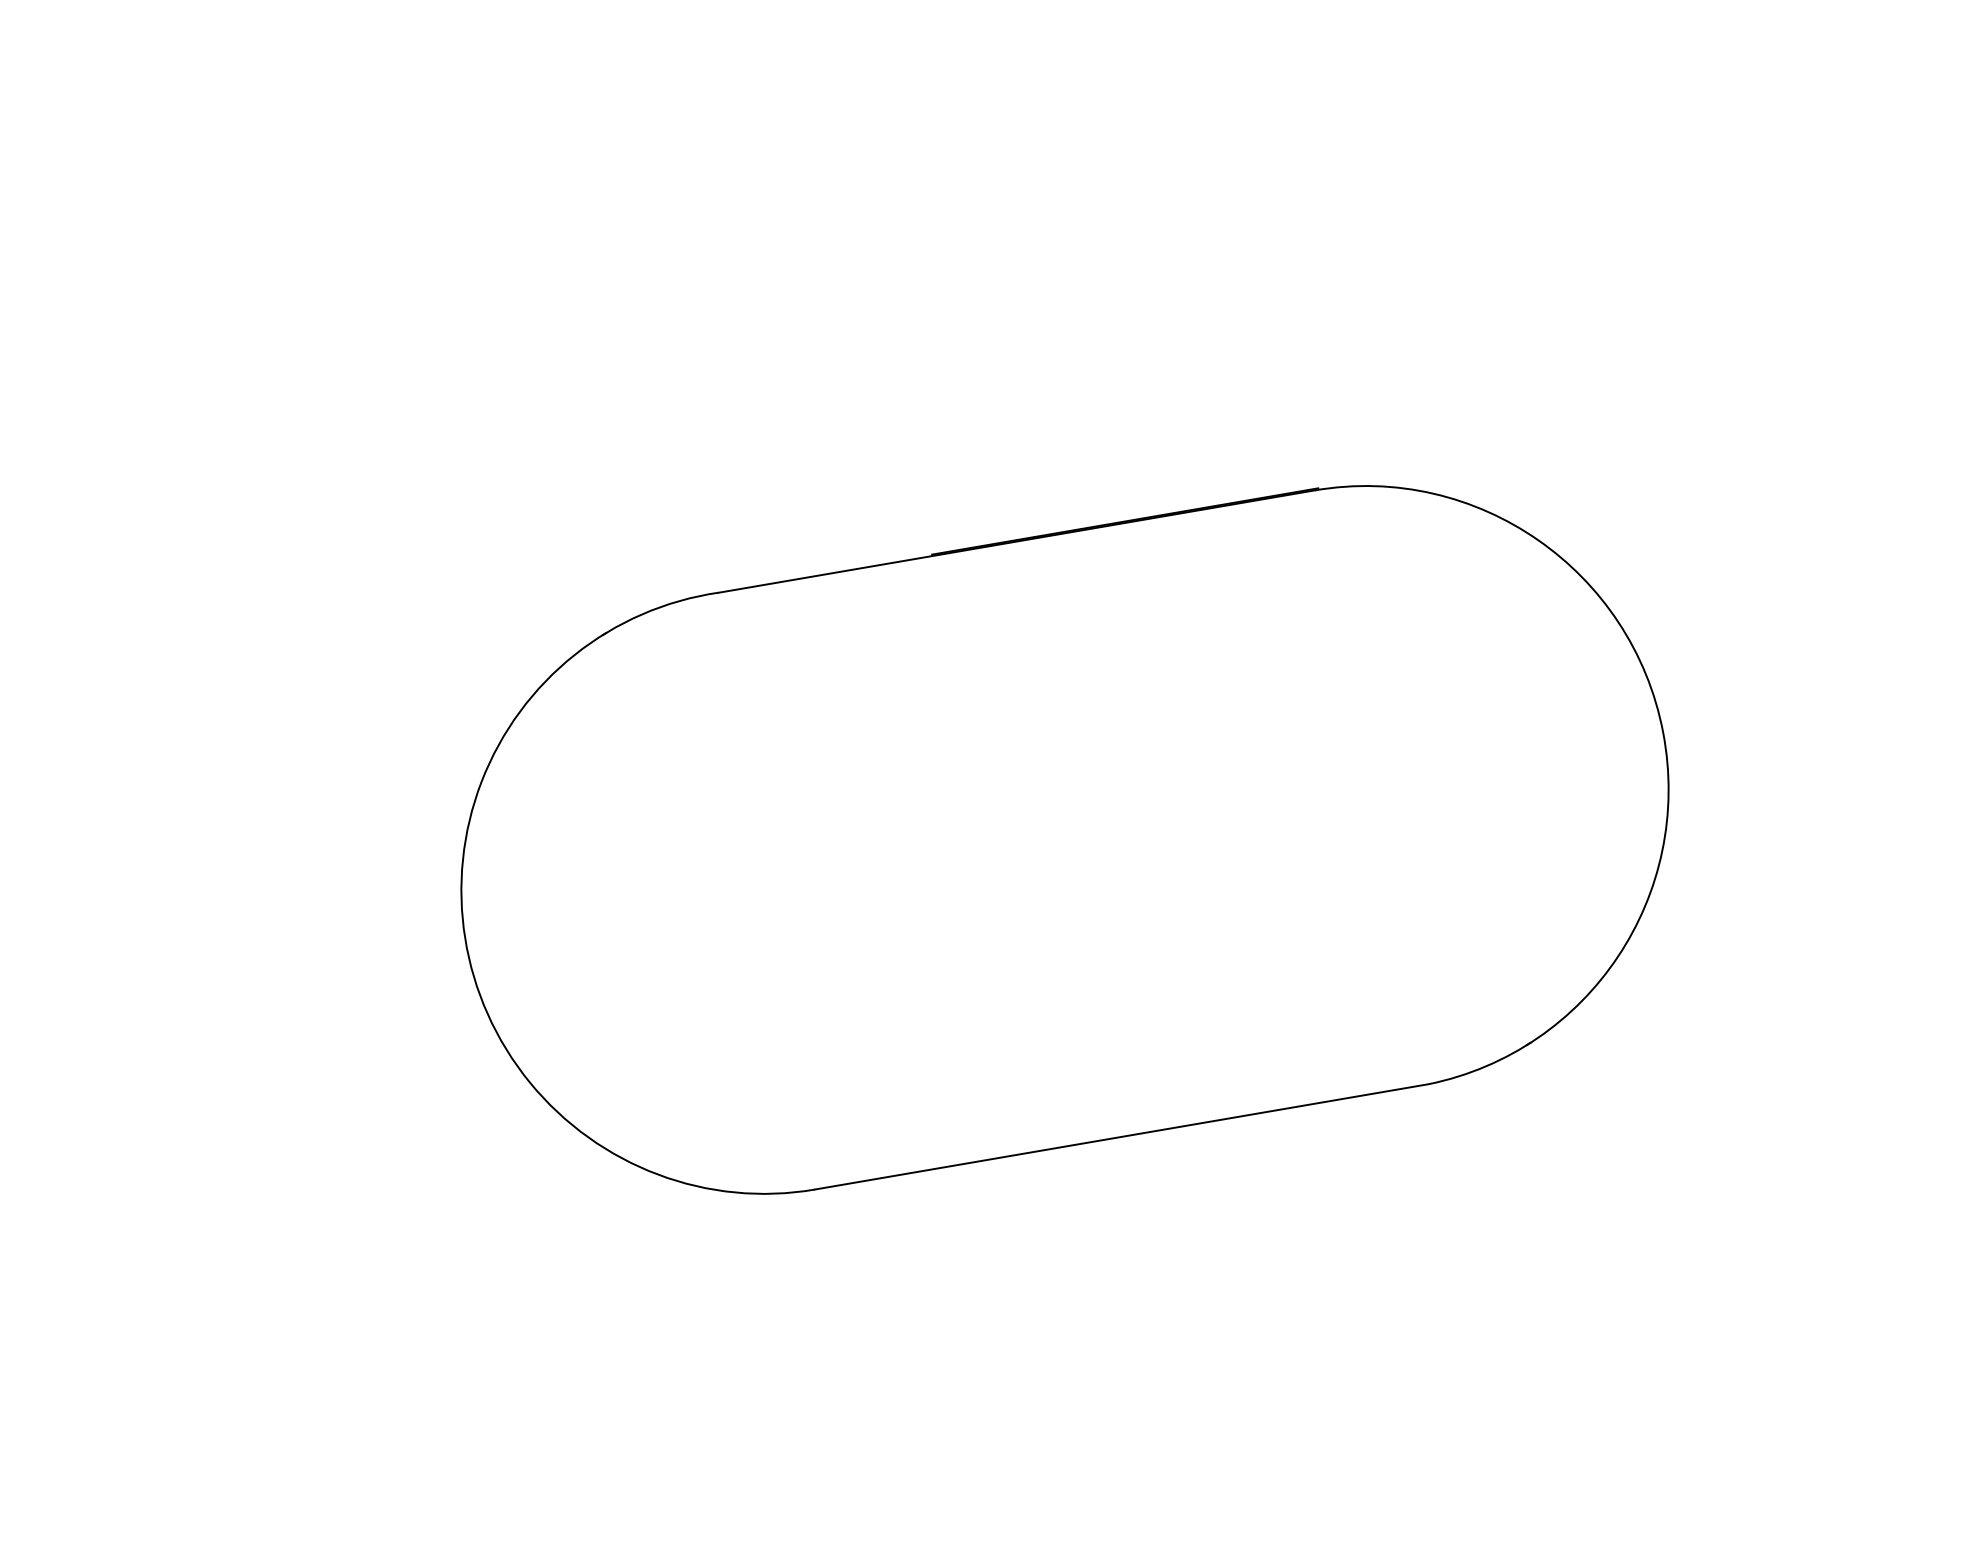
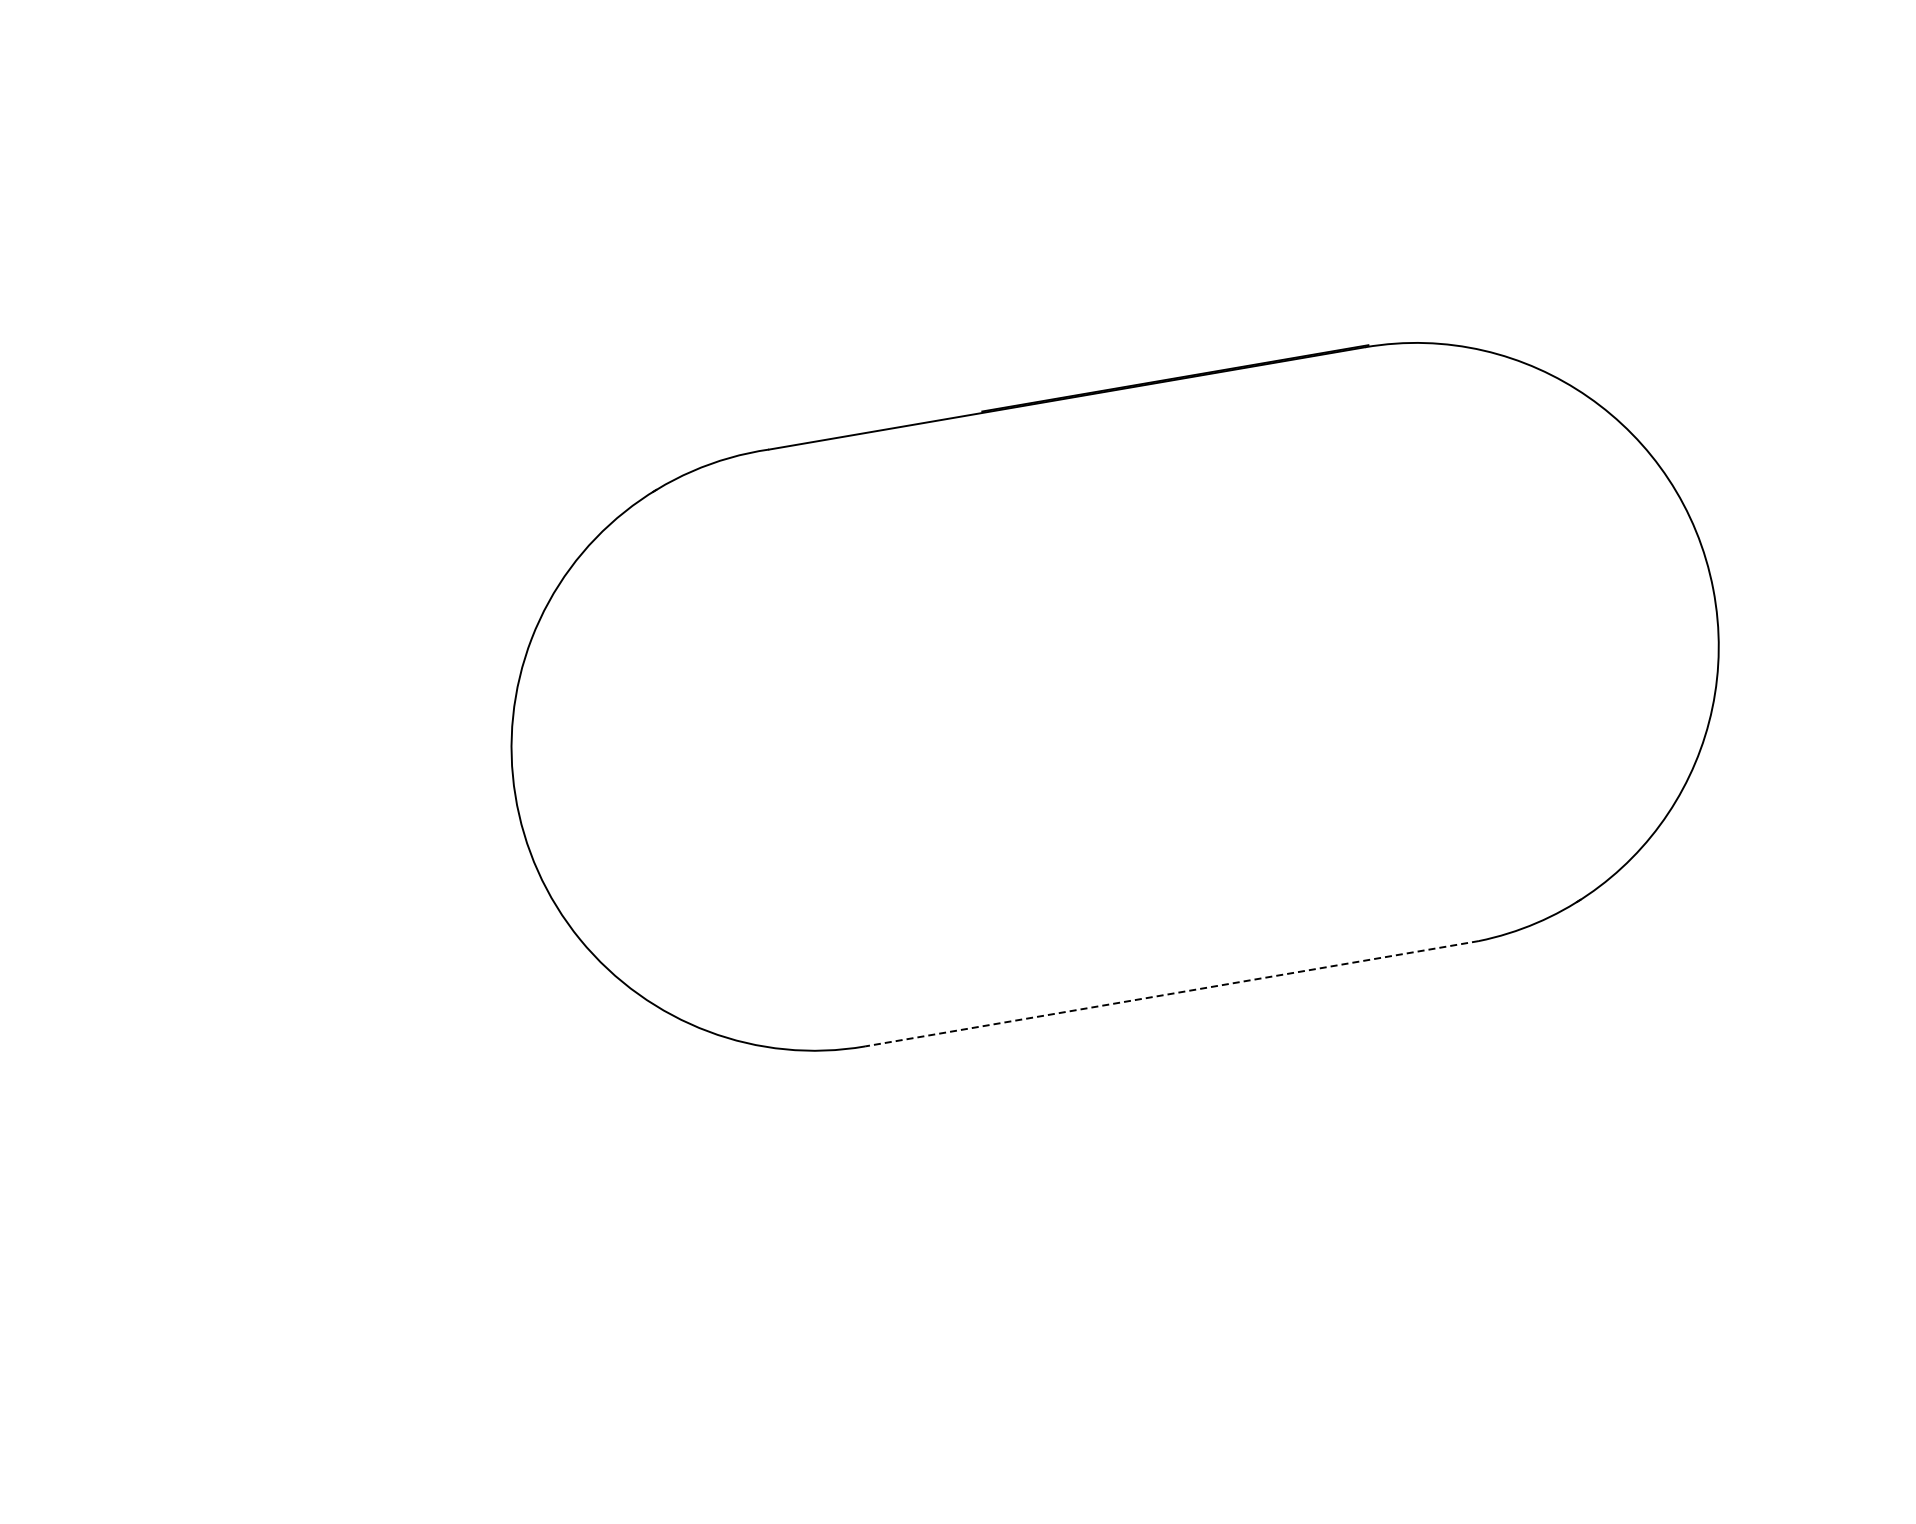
line: (1121, 1136) -> (1171, 993), solid -> dashed

